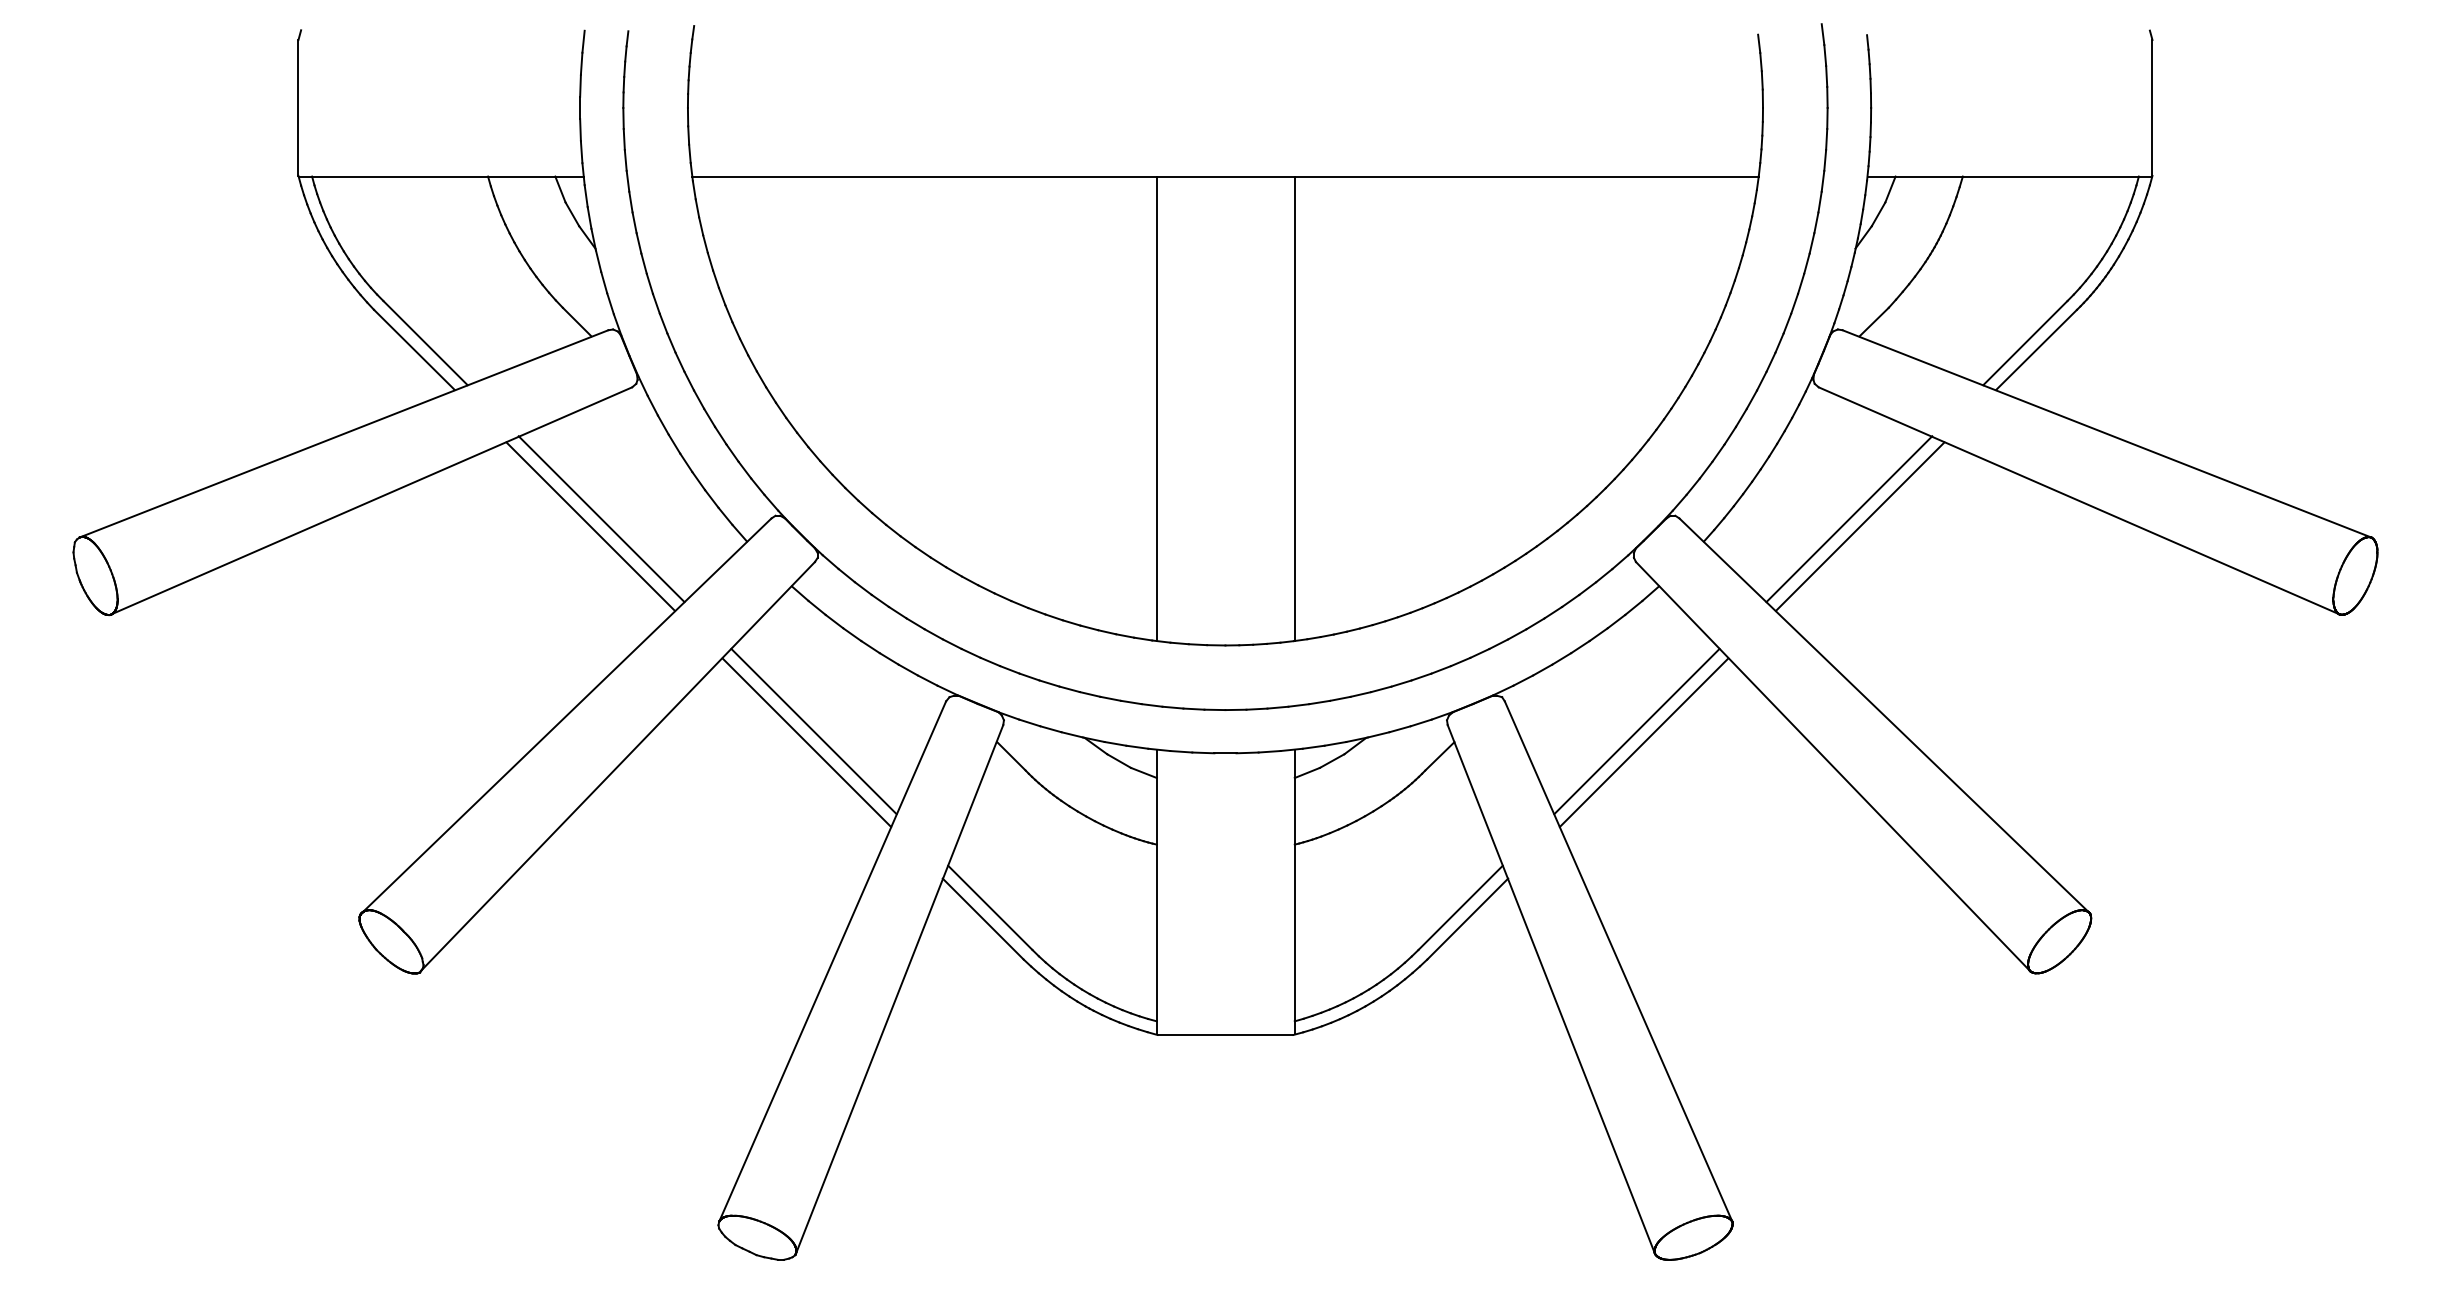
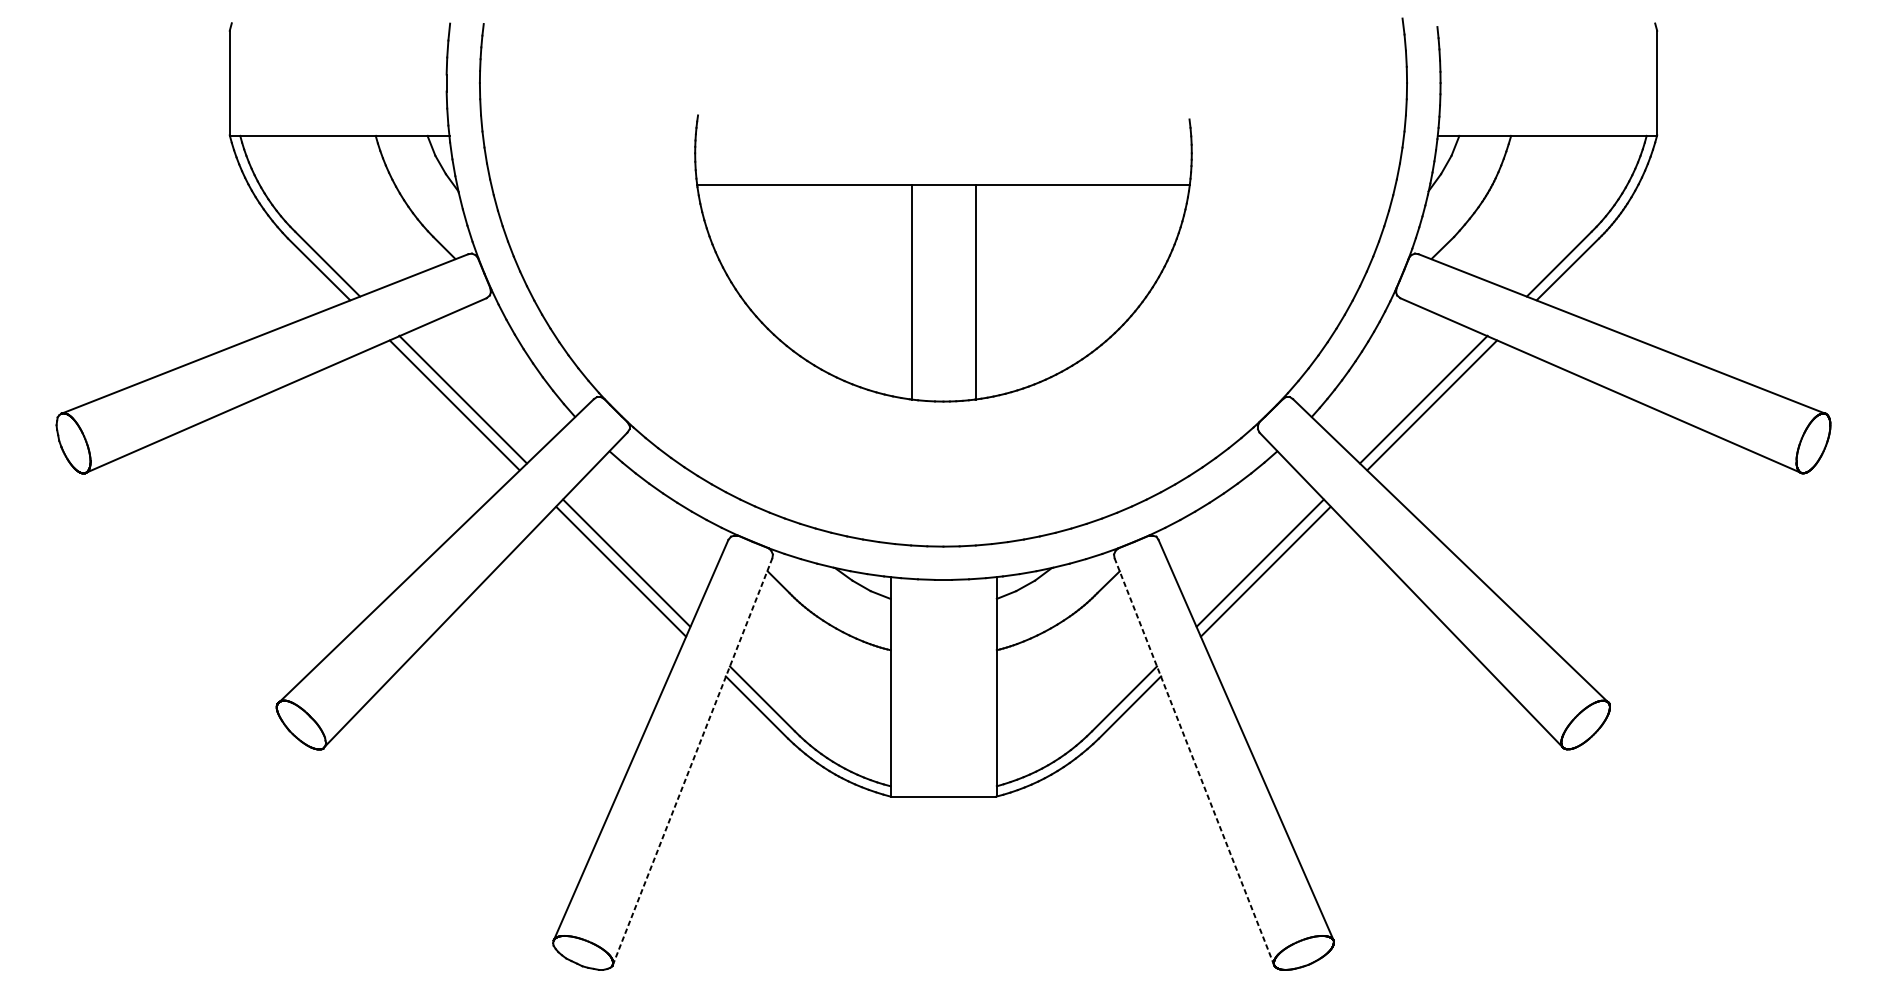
part: (1225, 335) -> (943, 258), size x0.6
line: (899, 989) -> (692, 761), solid -> dashed
line: (1551, 989) -> (1194, 761), solid -> dashed

